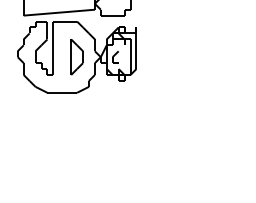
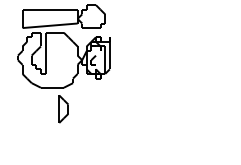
part: (76, 57) -> (63, 109), moved

